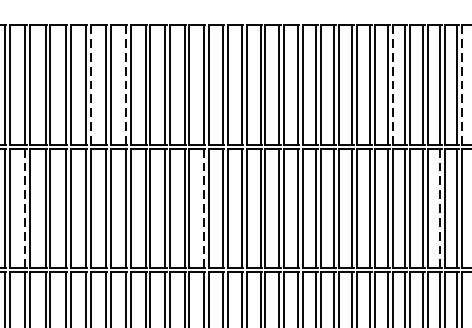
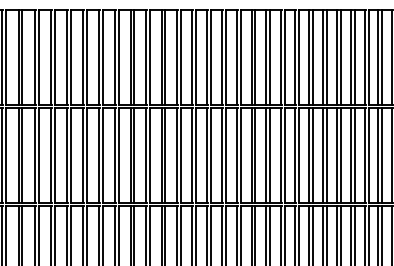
line: (91, 84) -> (87, 57), dashed -> solid
line: (125, 84) -> (114, 57), dashed -> solid
line: (393, 84) -> (327, 57), dashed -> solid
line: (462, 84) -> (382, 57), dashed -> solid
line: (24, 208) -> (34, 155), dashed -> solid
line: (203, 208) -> (176, 155), dashed -> solid
line: (439, 208) -> (364, 155), dashed -> solid

